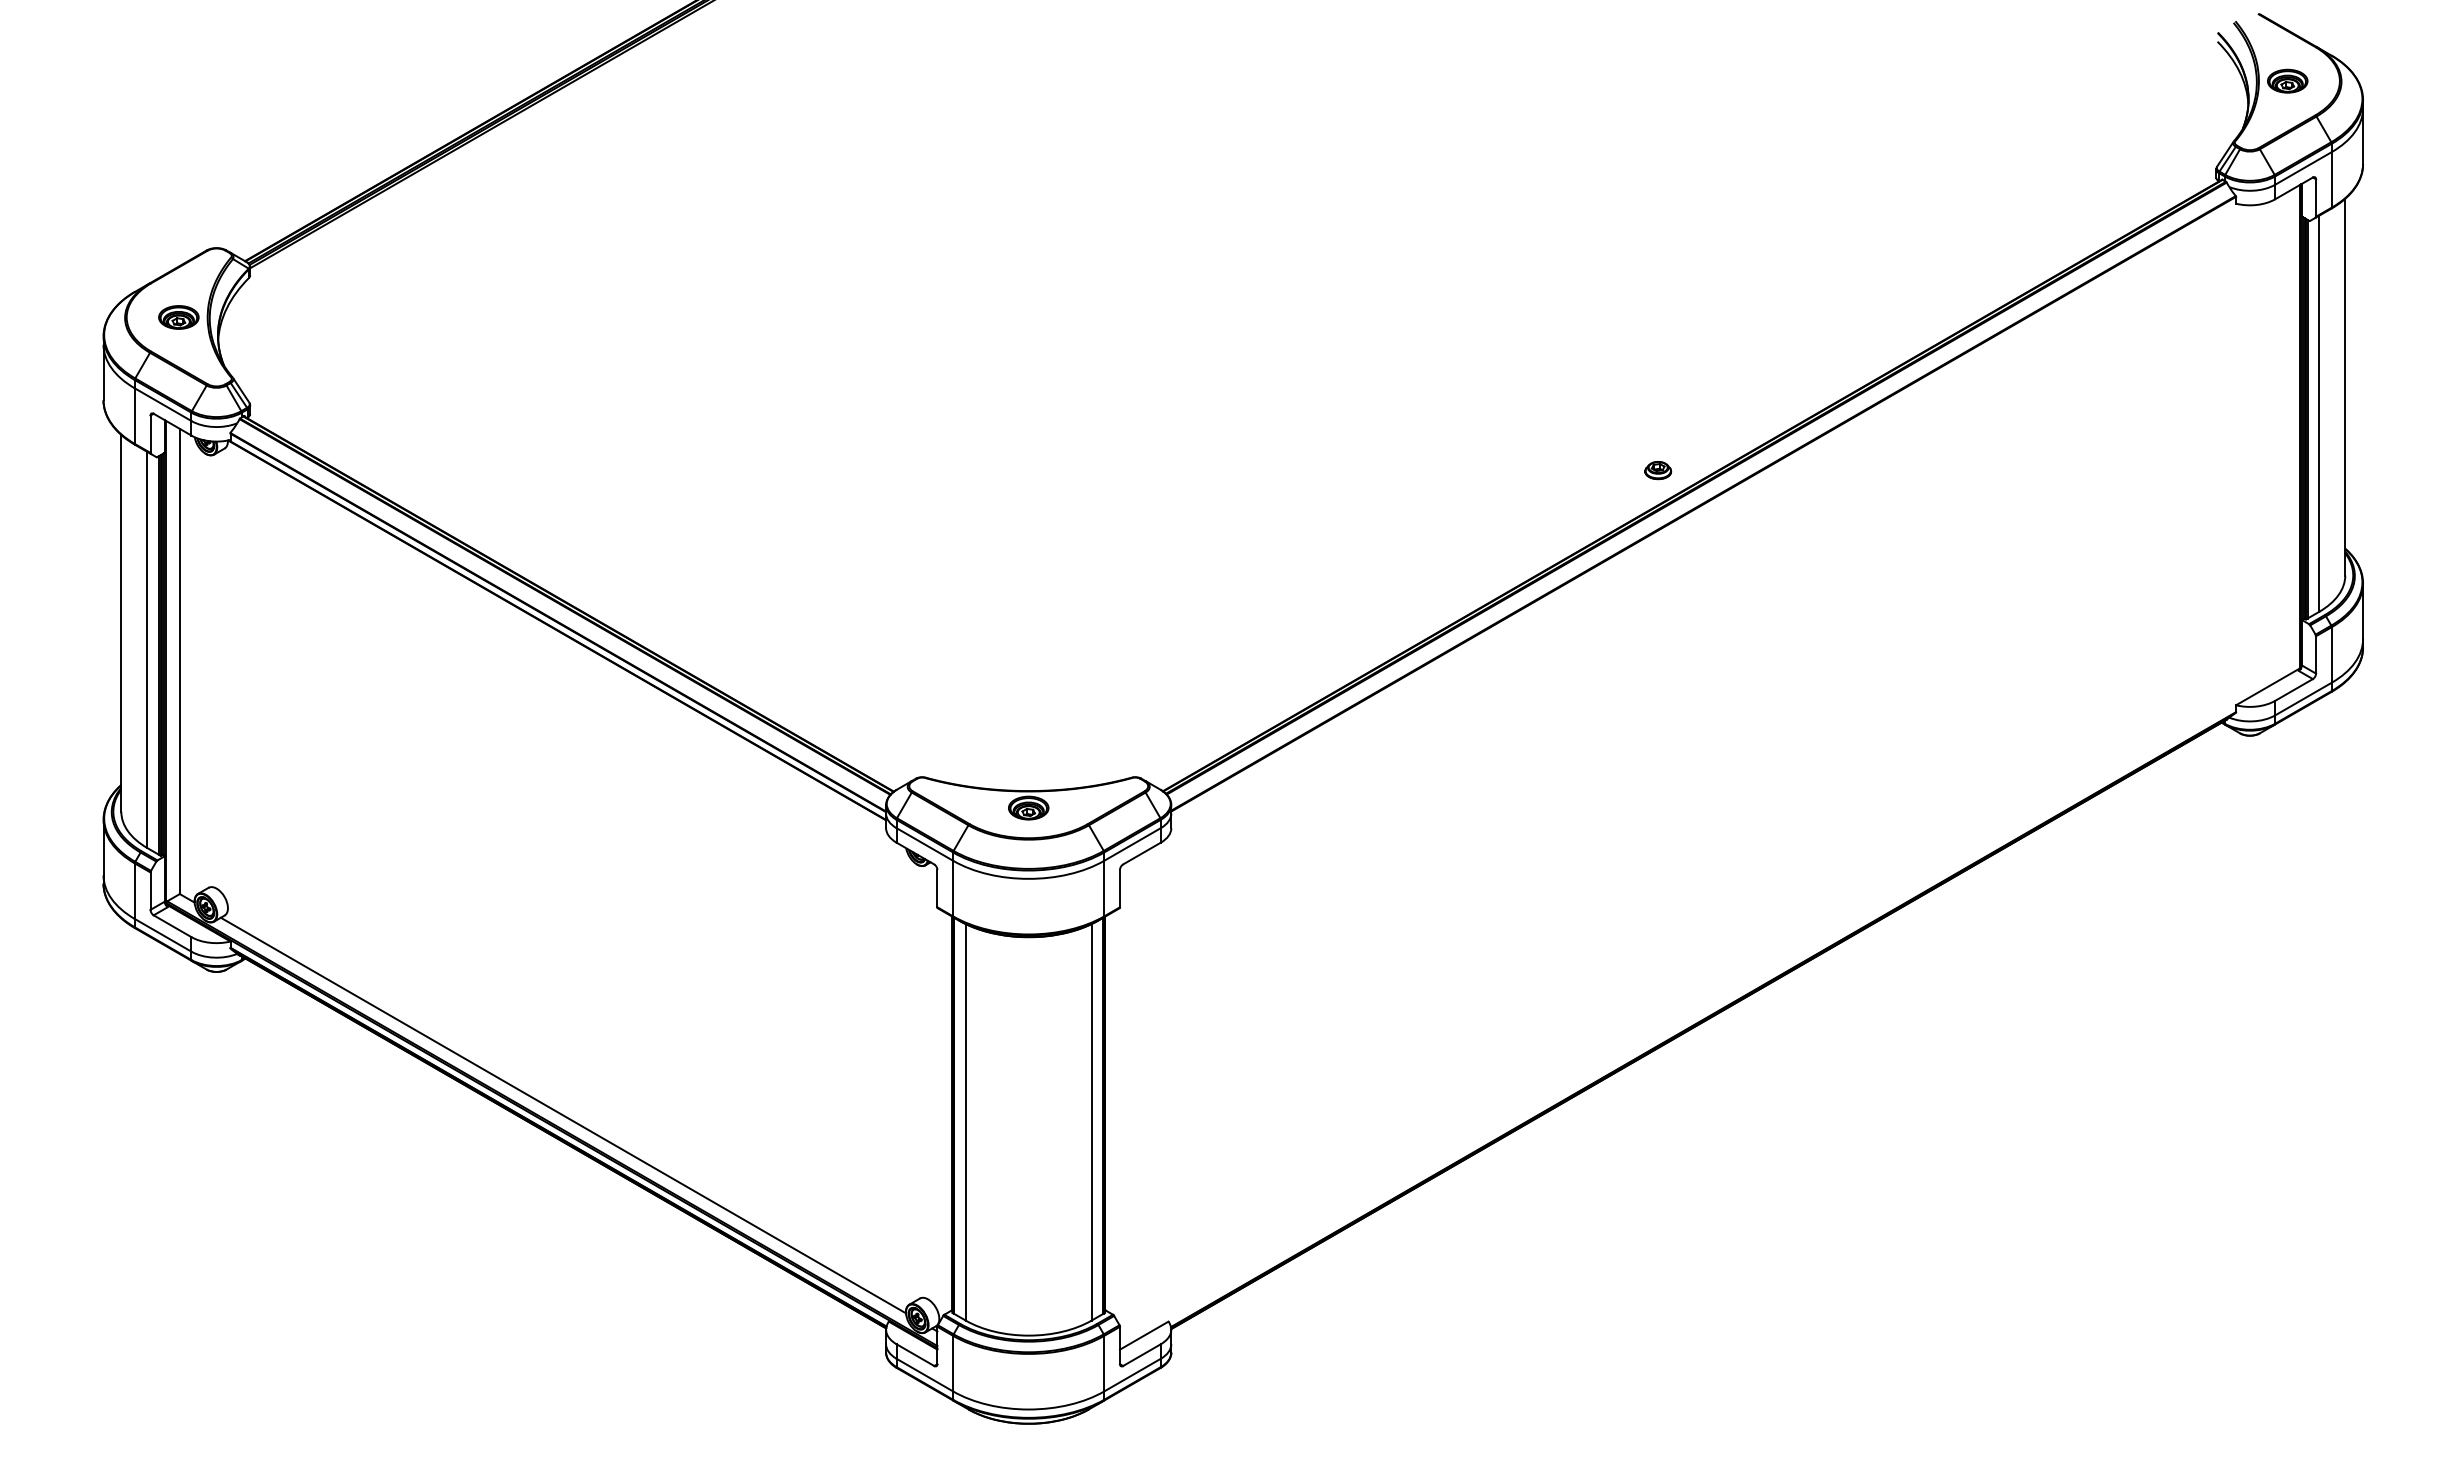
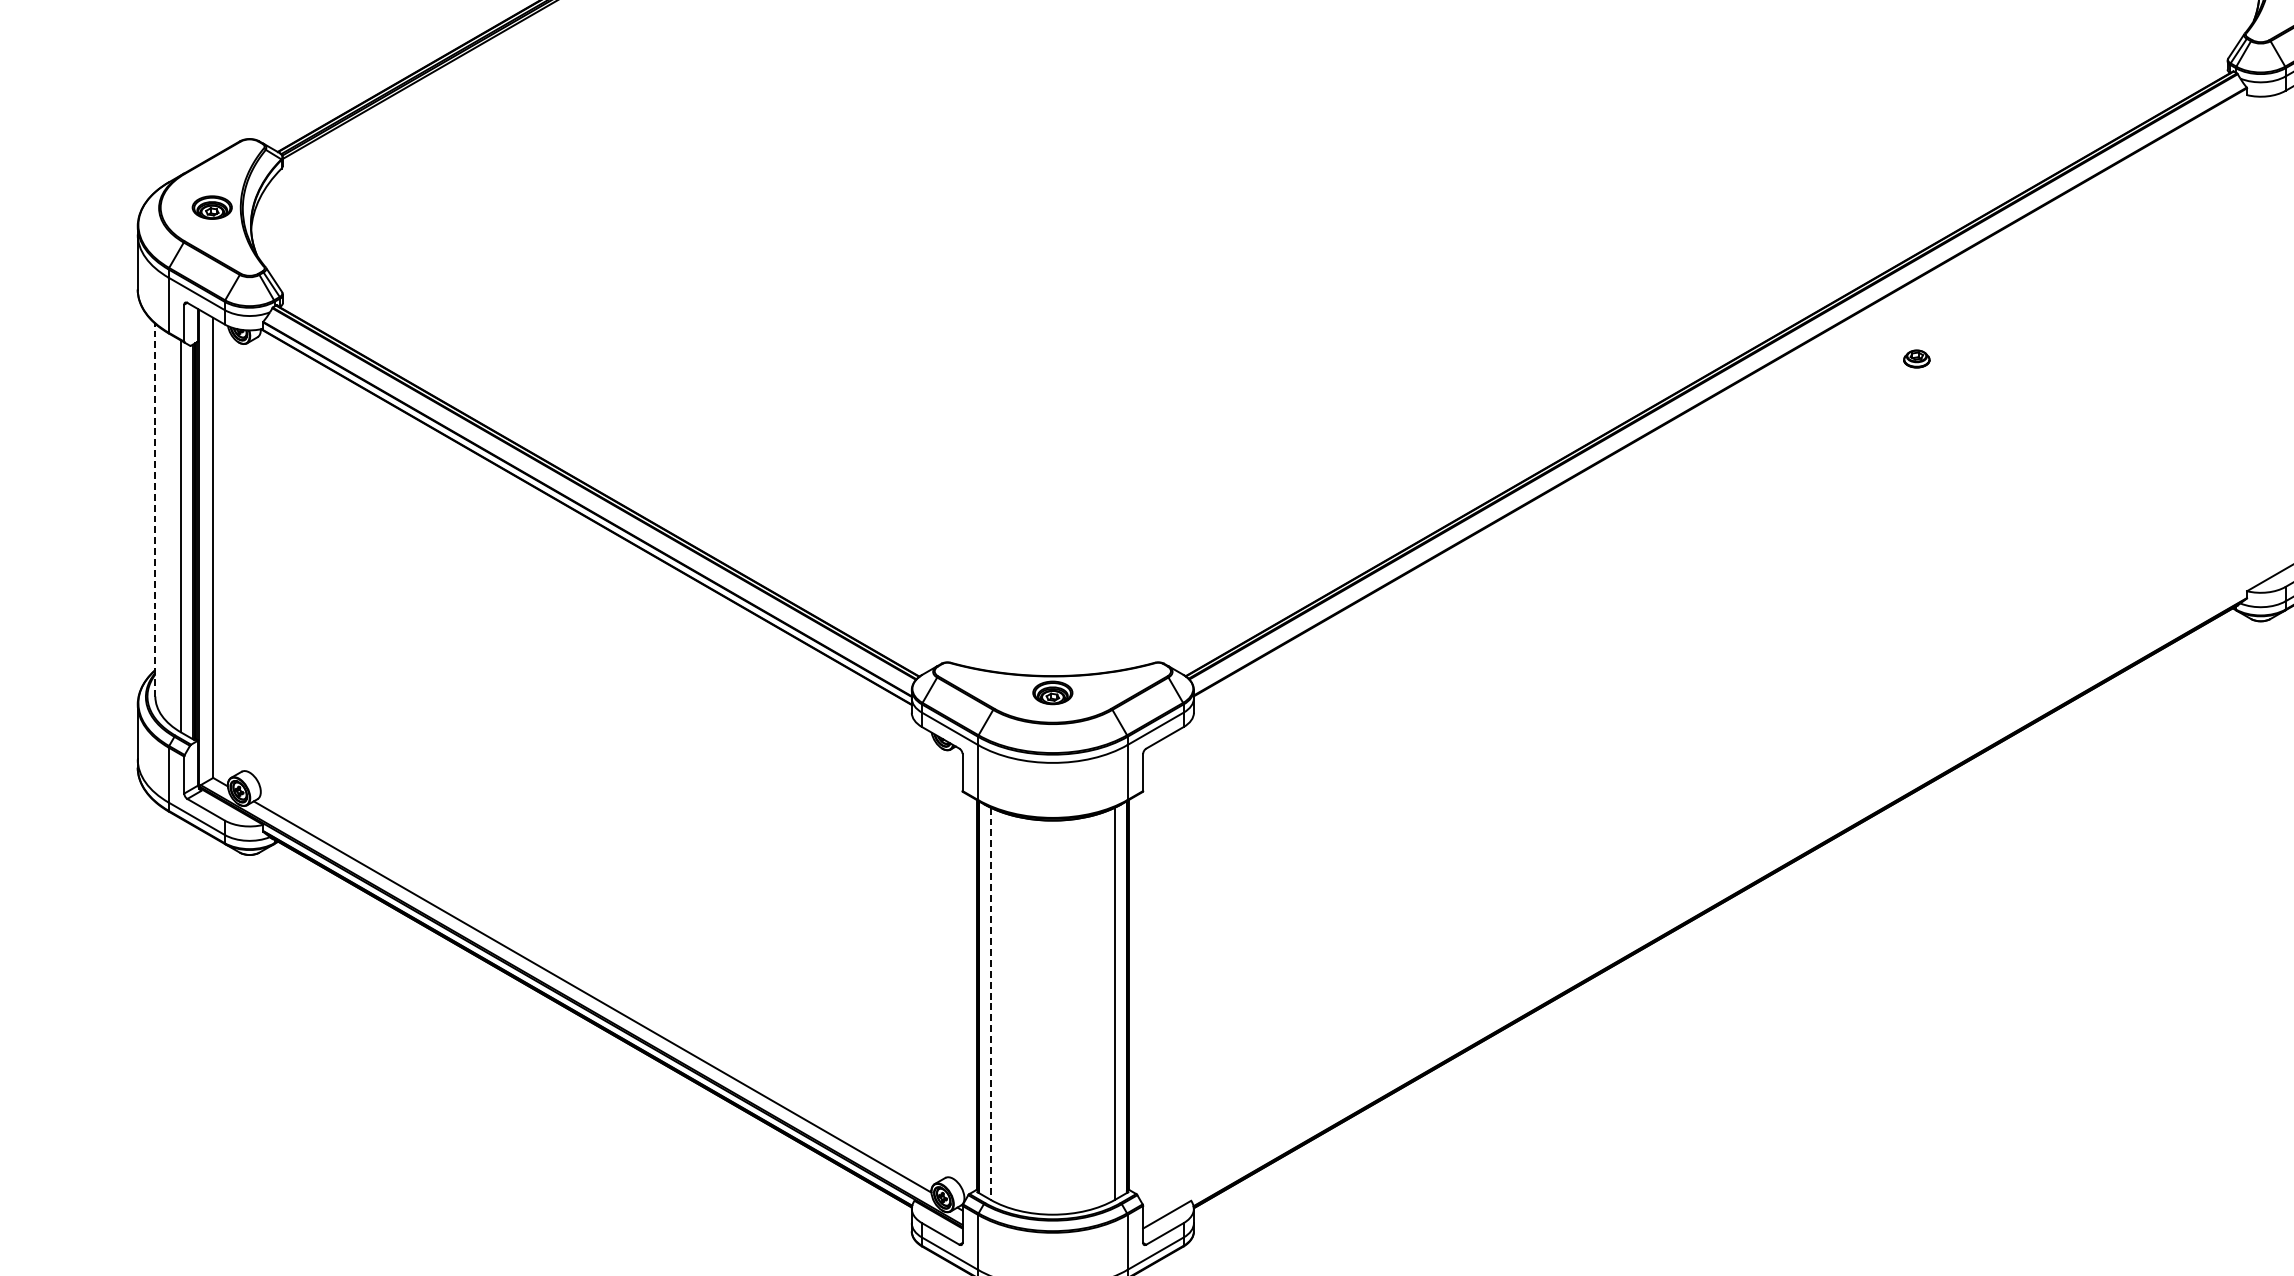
part: (1658, 470) -> (1917, 358), moved
line: (121, 622) -> (155, 509), solid -> dashed
line: (965, 1122) -> (990, 1003), solid -> dashed

